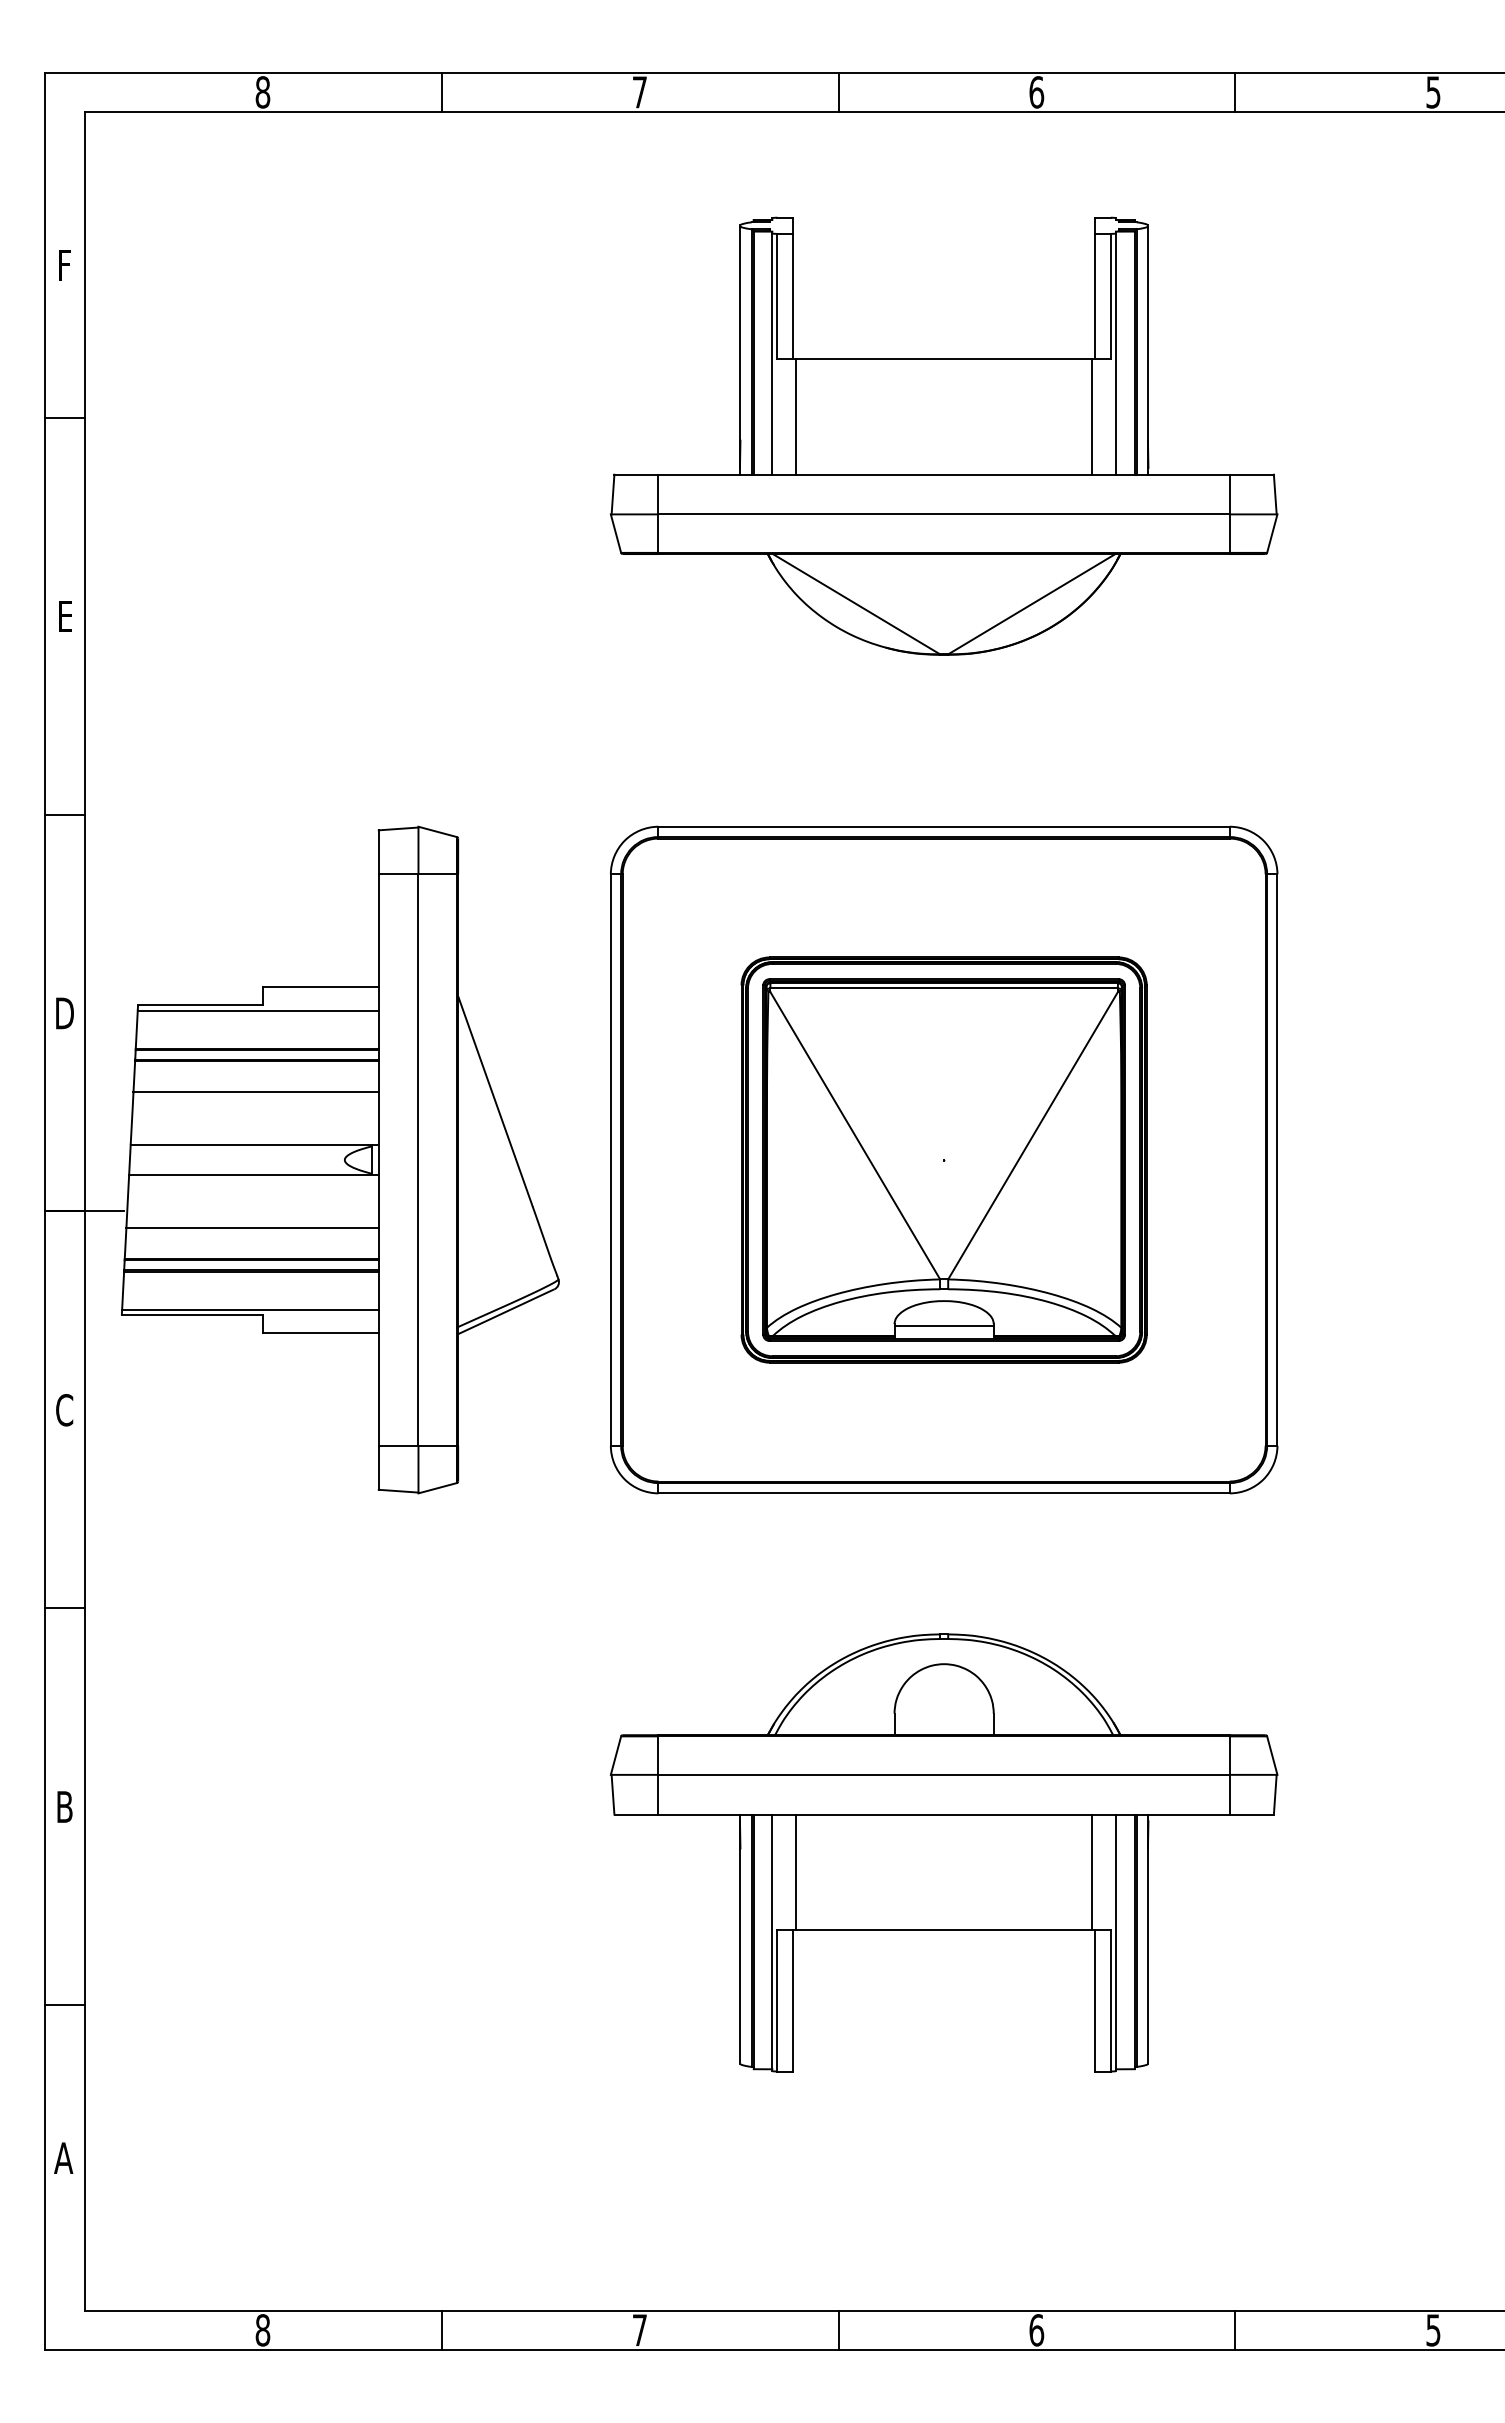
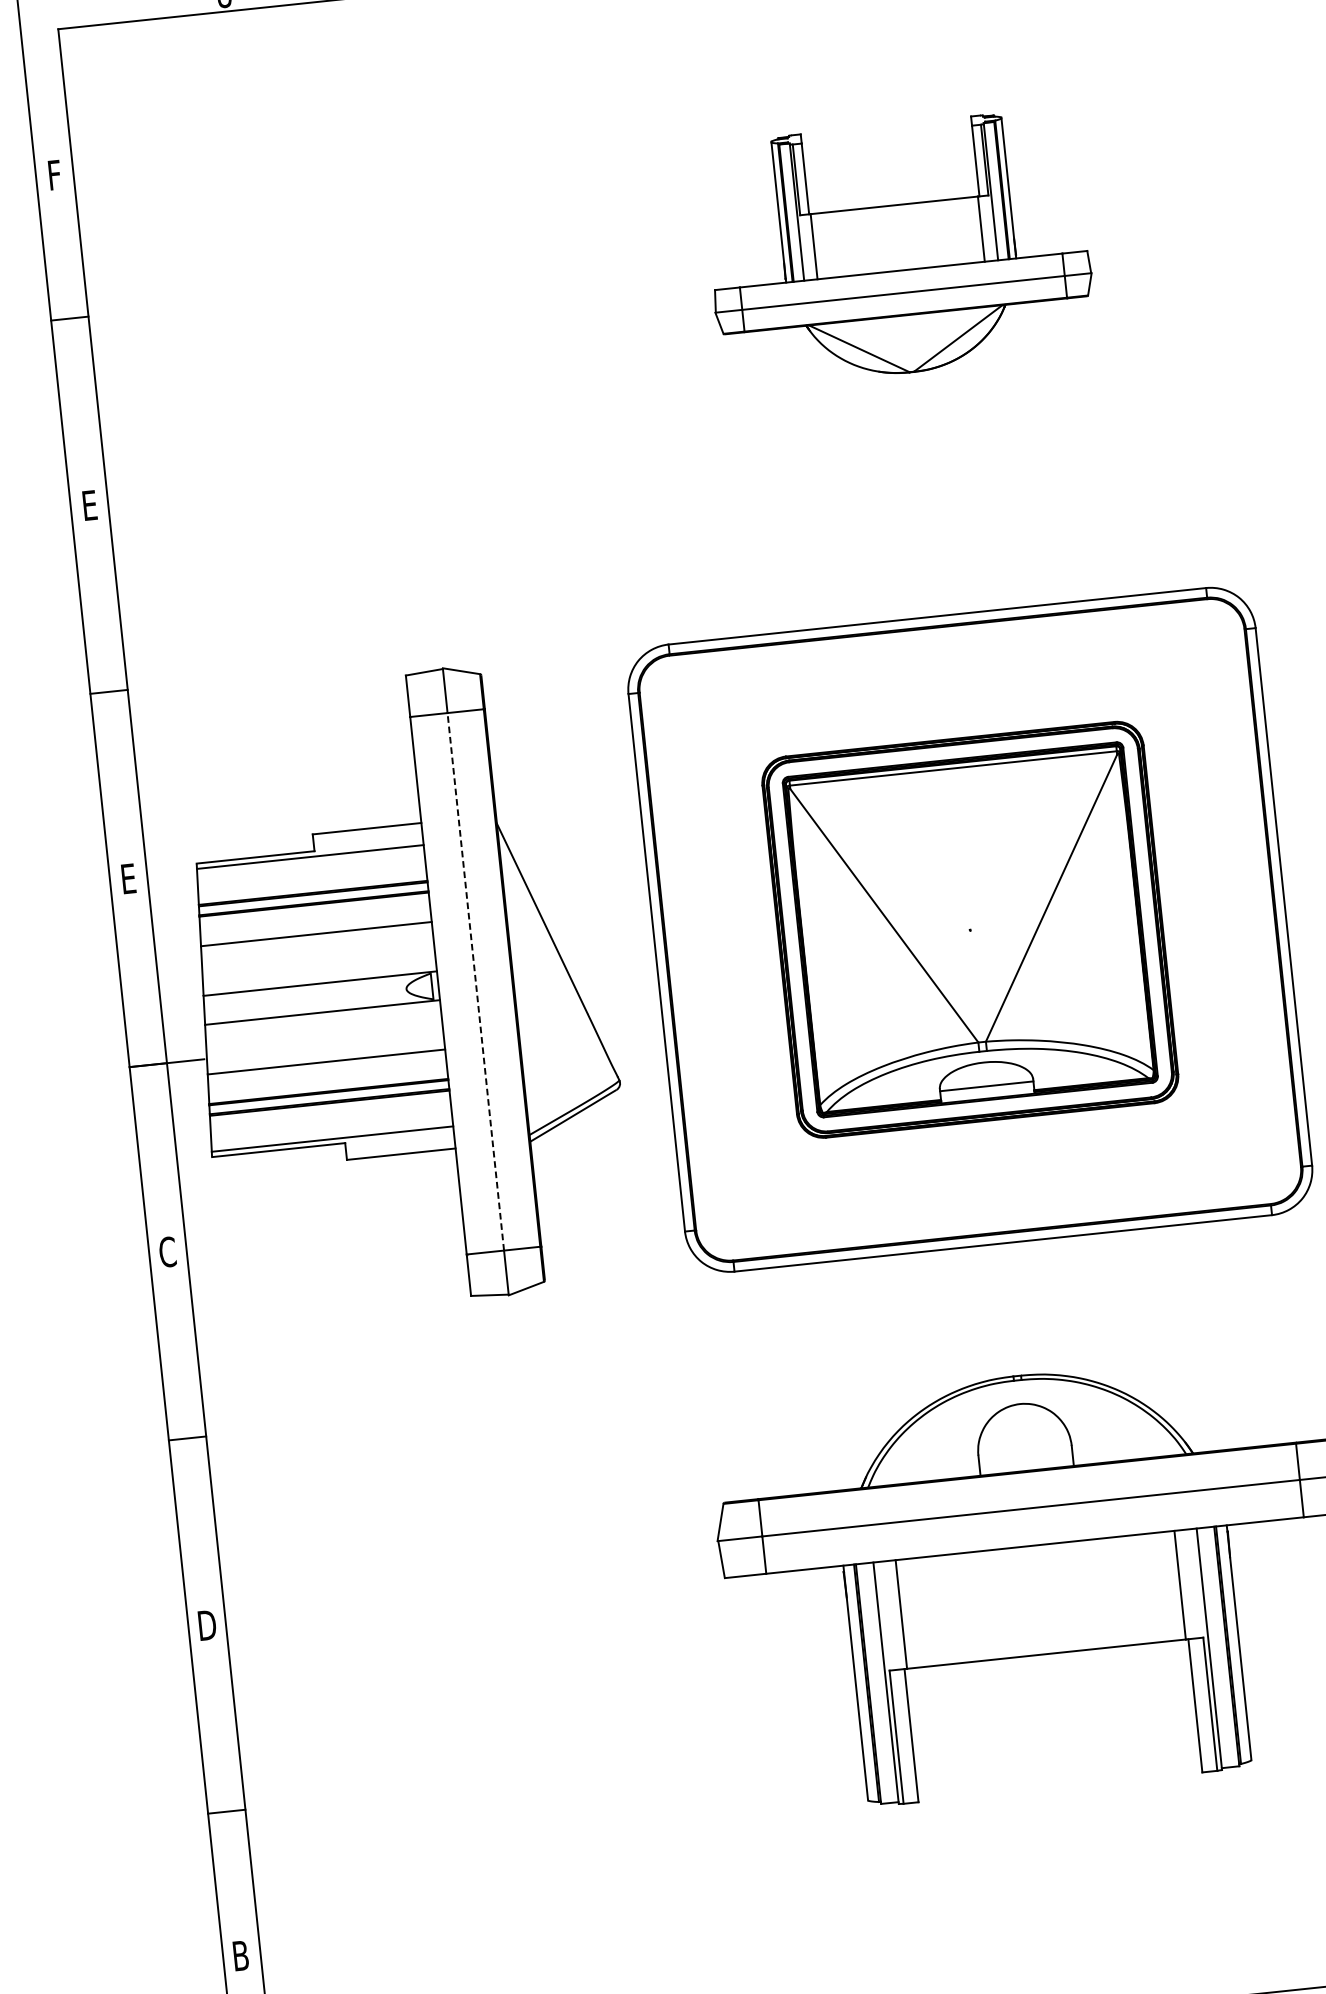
part: (944, 435) -> (899, 248), size x0.6
text: (64, 1013) -> (128, 878), D -> E
line: (418, 1160) -> (475, 982), solid -> dashed
text: (65, 1806) -> (207, 1624), B -> D
text: (63, 2157) -> (240, 1955), A -> B

